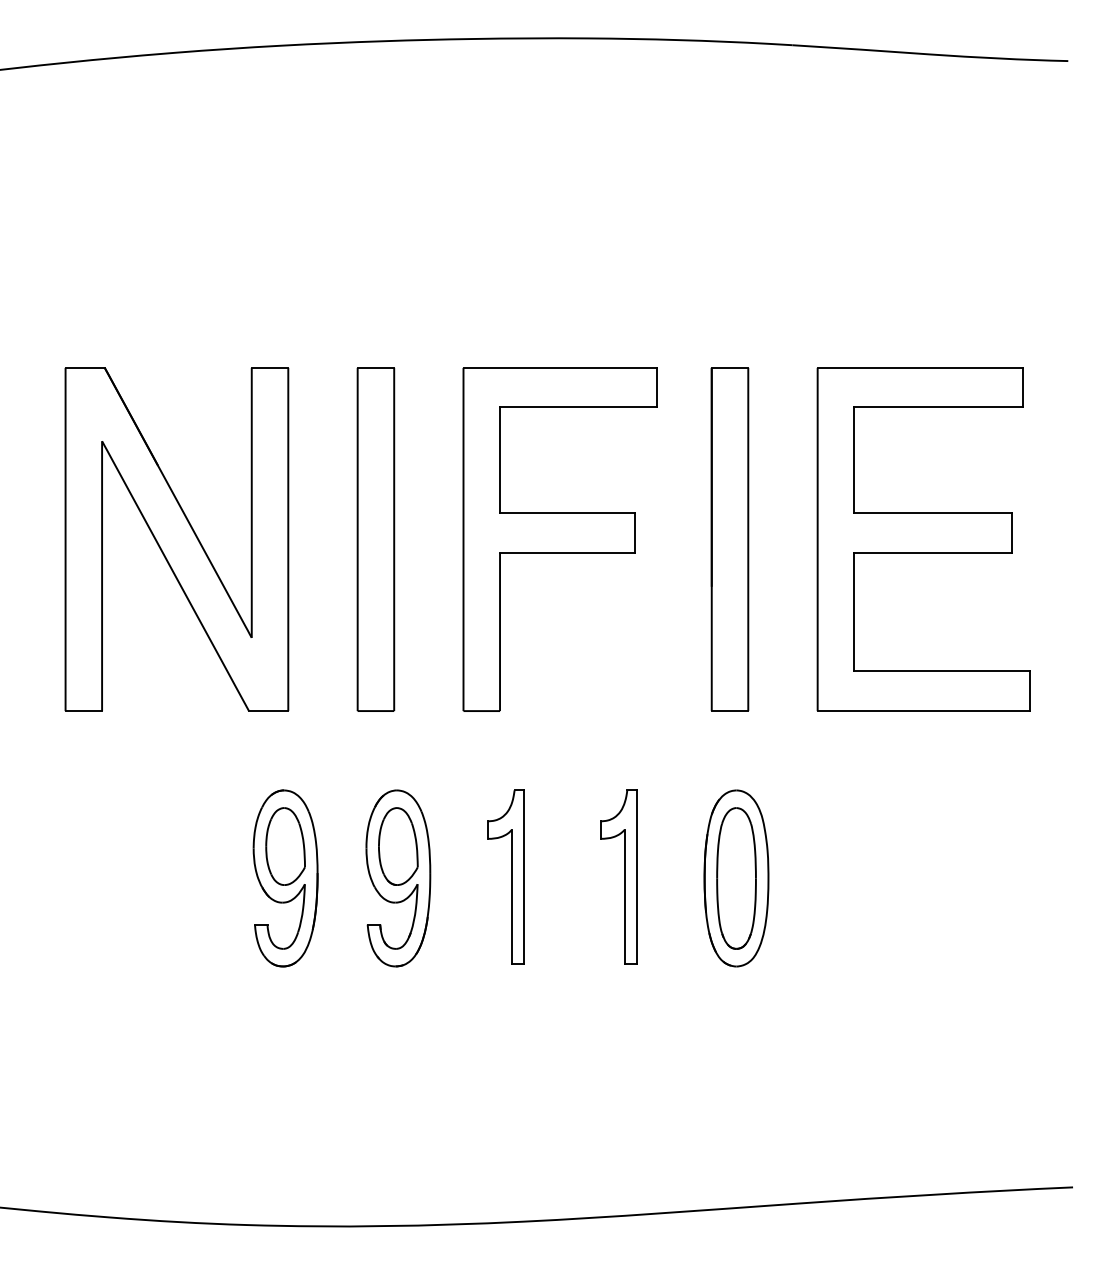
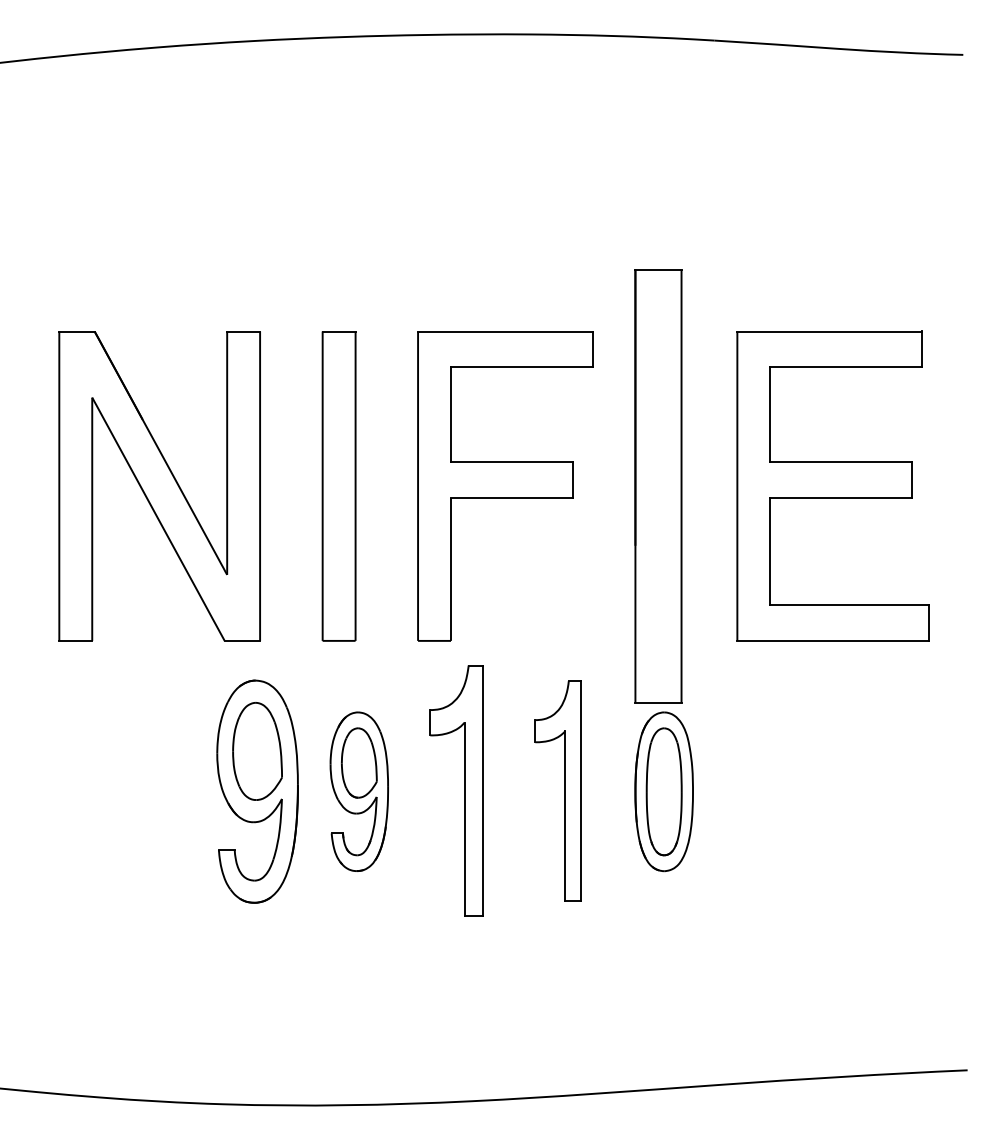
part: (729, 539) -> (657, 486), size x1.4
part: (506, 877) -> (456, 790), size x1.6
part: (618, 877) -> (557, 790), size x1.4
part: (285, 878) -> (257, 791), size x1.4

